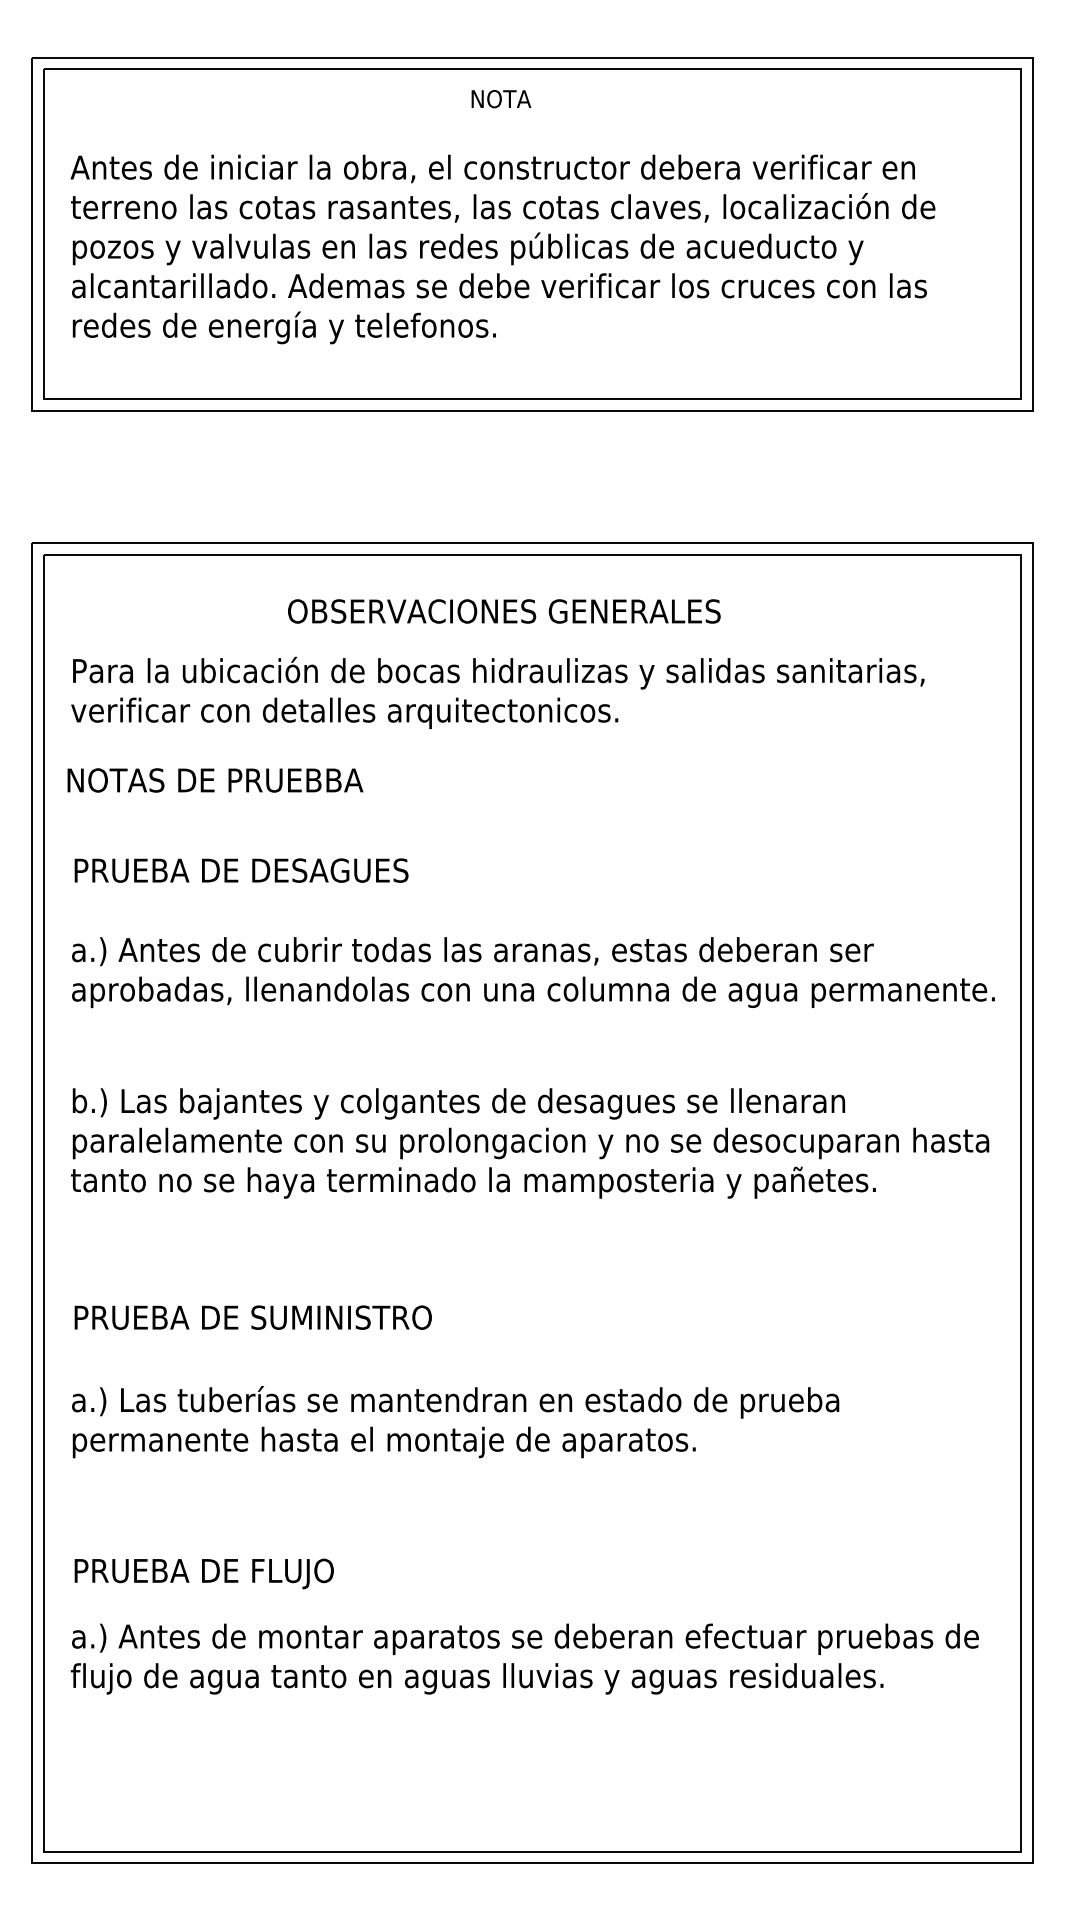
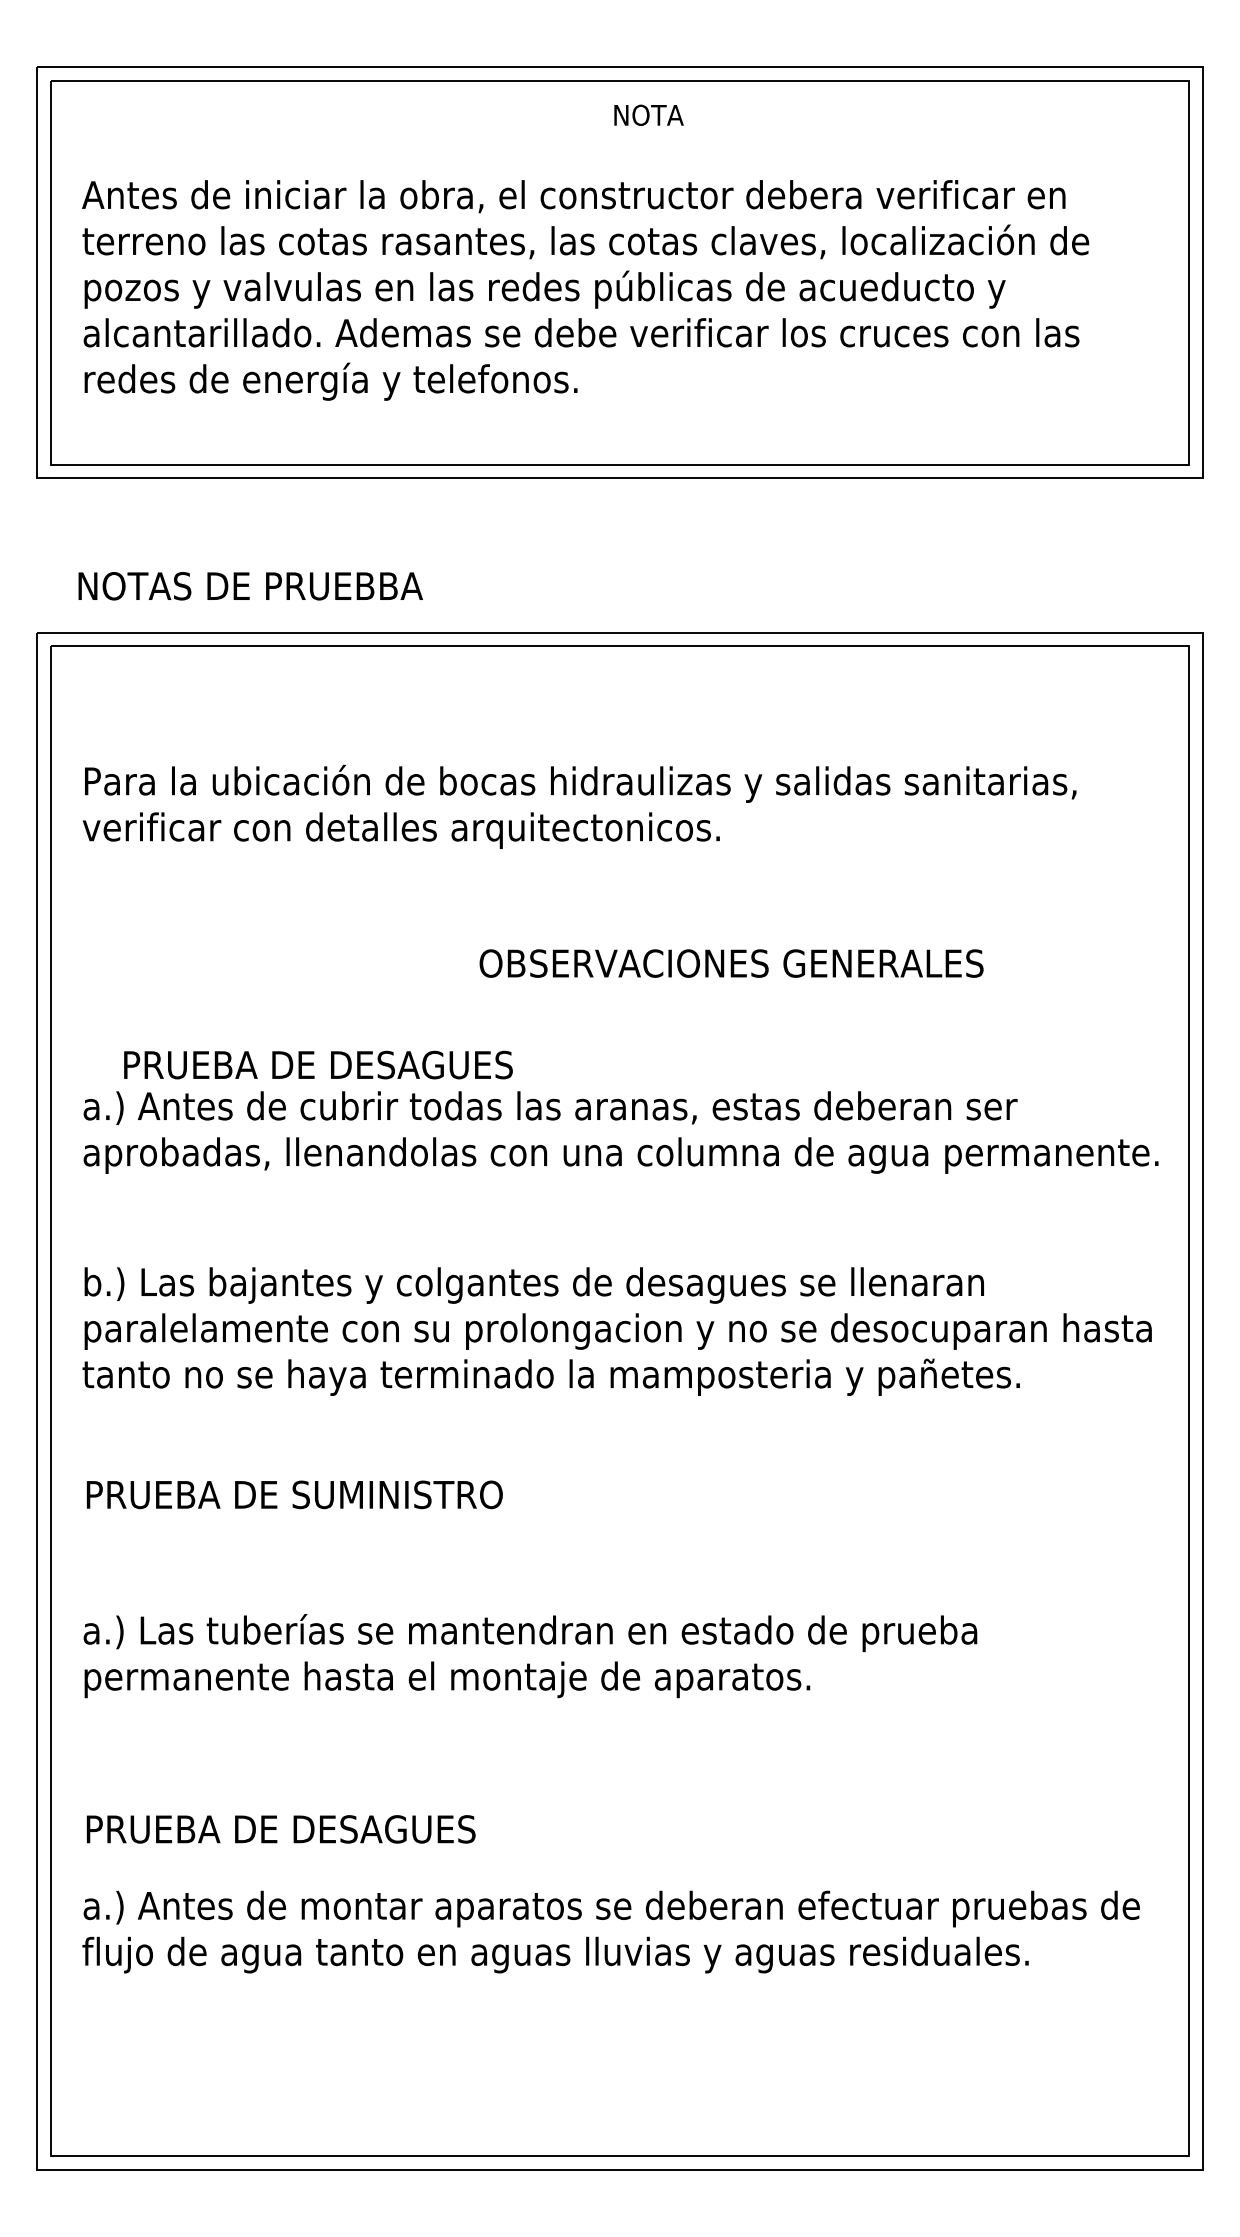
text: (501, 99) -> (649, 115), moved
text: (504, 611) -> (731, 963), moved
text: (215, 780) -> (250, 586), moved
text: (241, 870) -> (318, 1064), moved
text: (252, 1317) -> (293, 1494), moved
text: (331, 1573) -> (385, 1832), PRUEBA DE FLUJO -> PRUEBA DE DESAGUES

